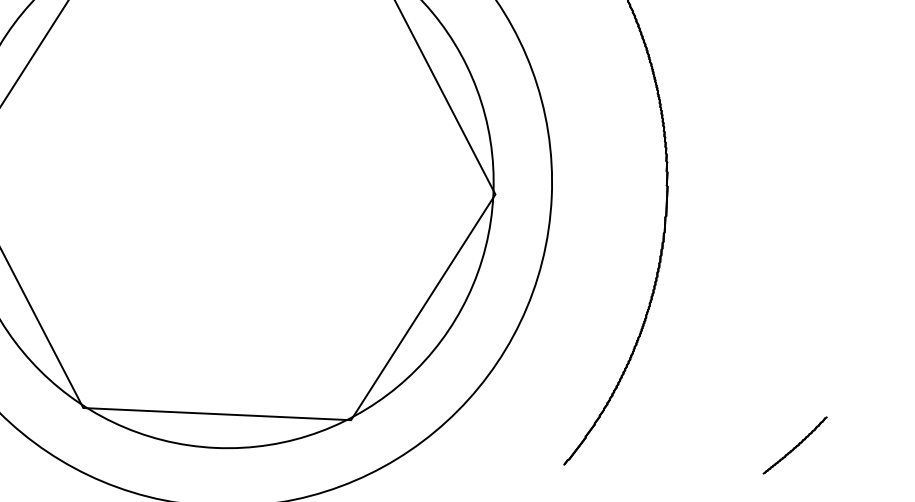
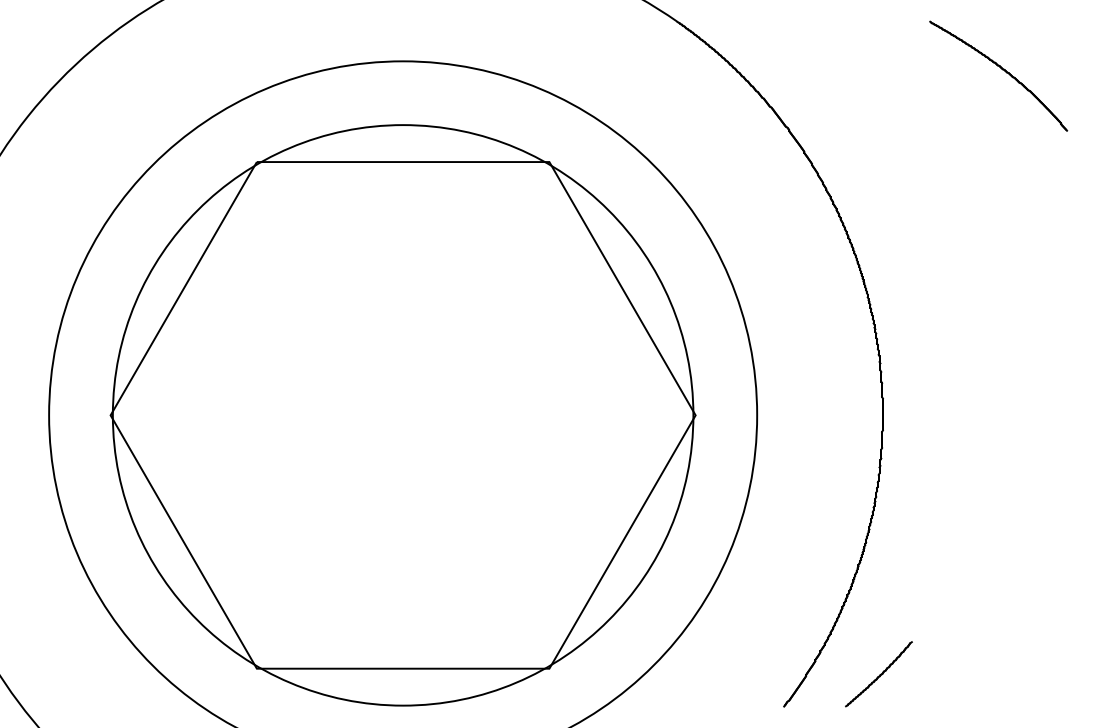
part: (794, 445) -> (878, 674), moved

